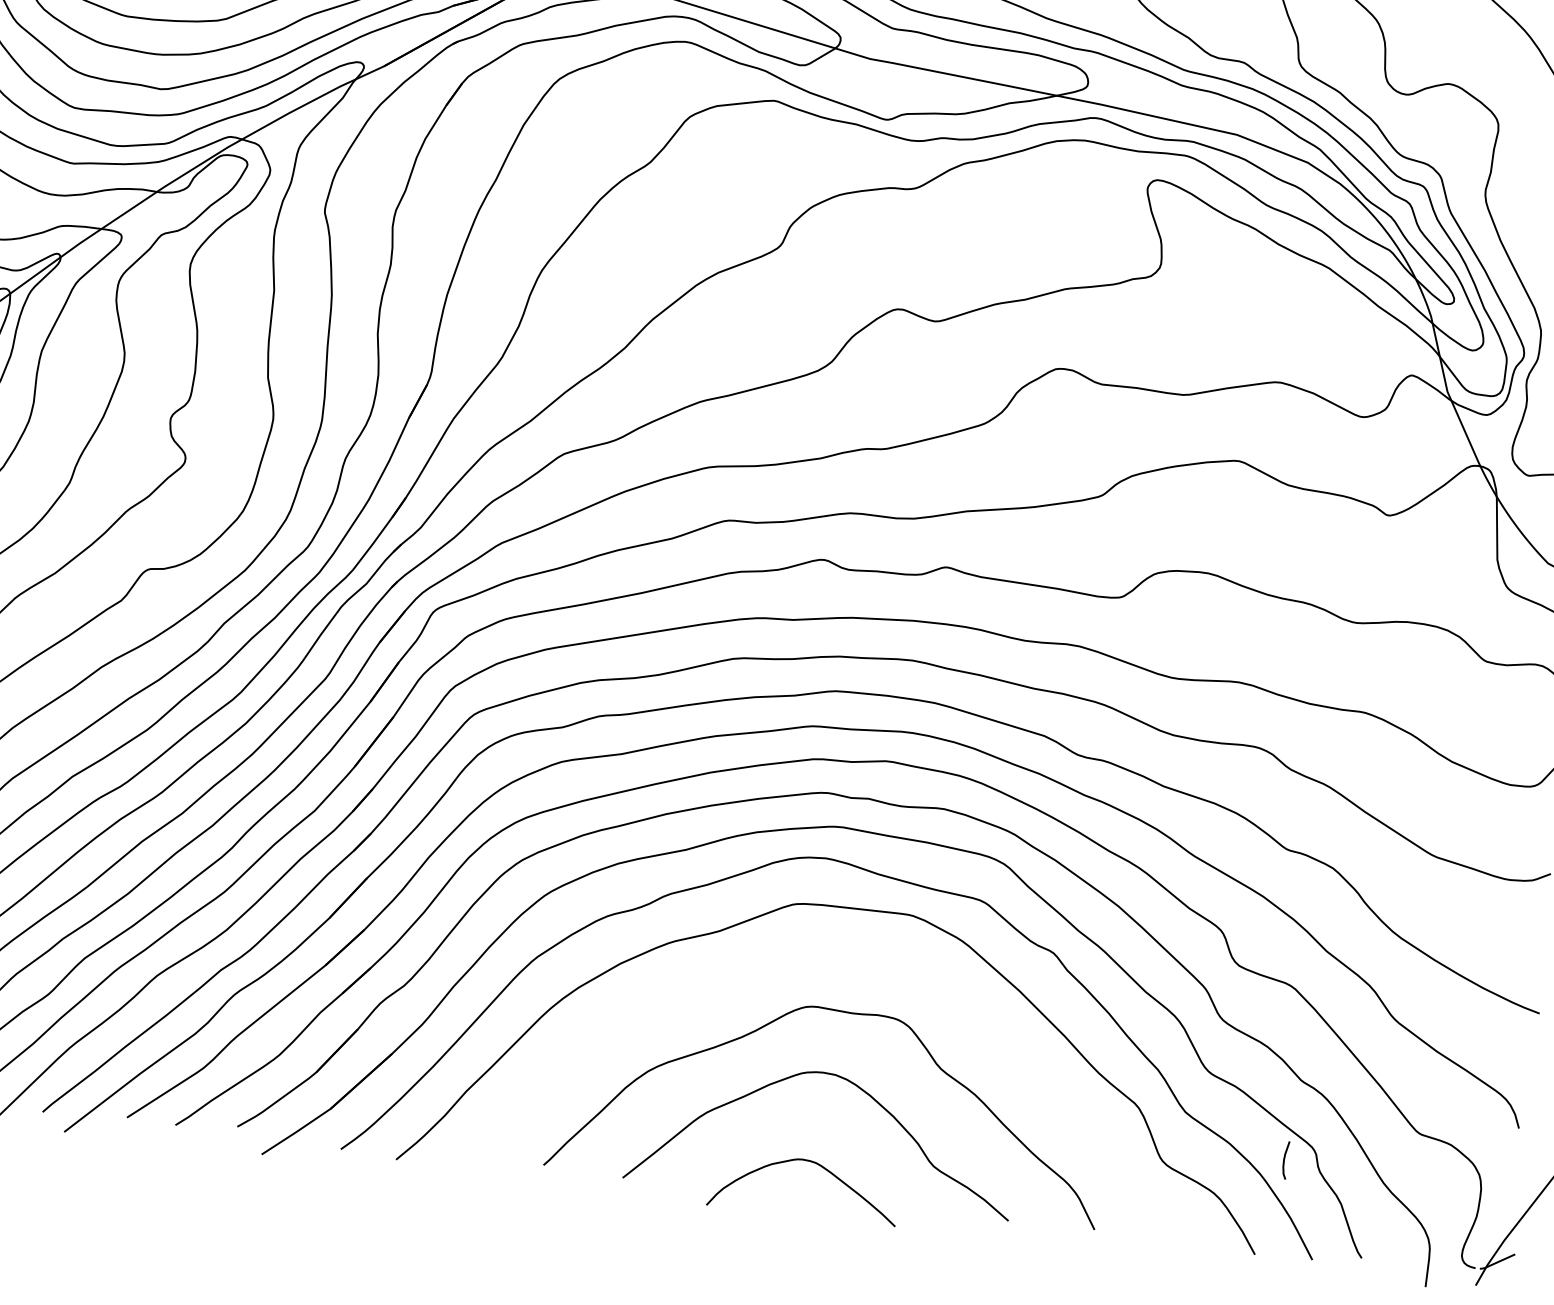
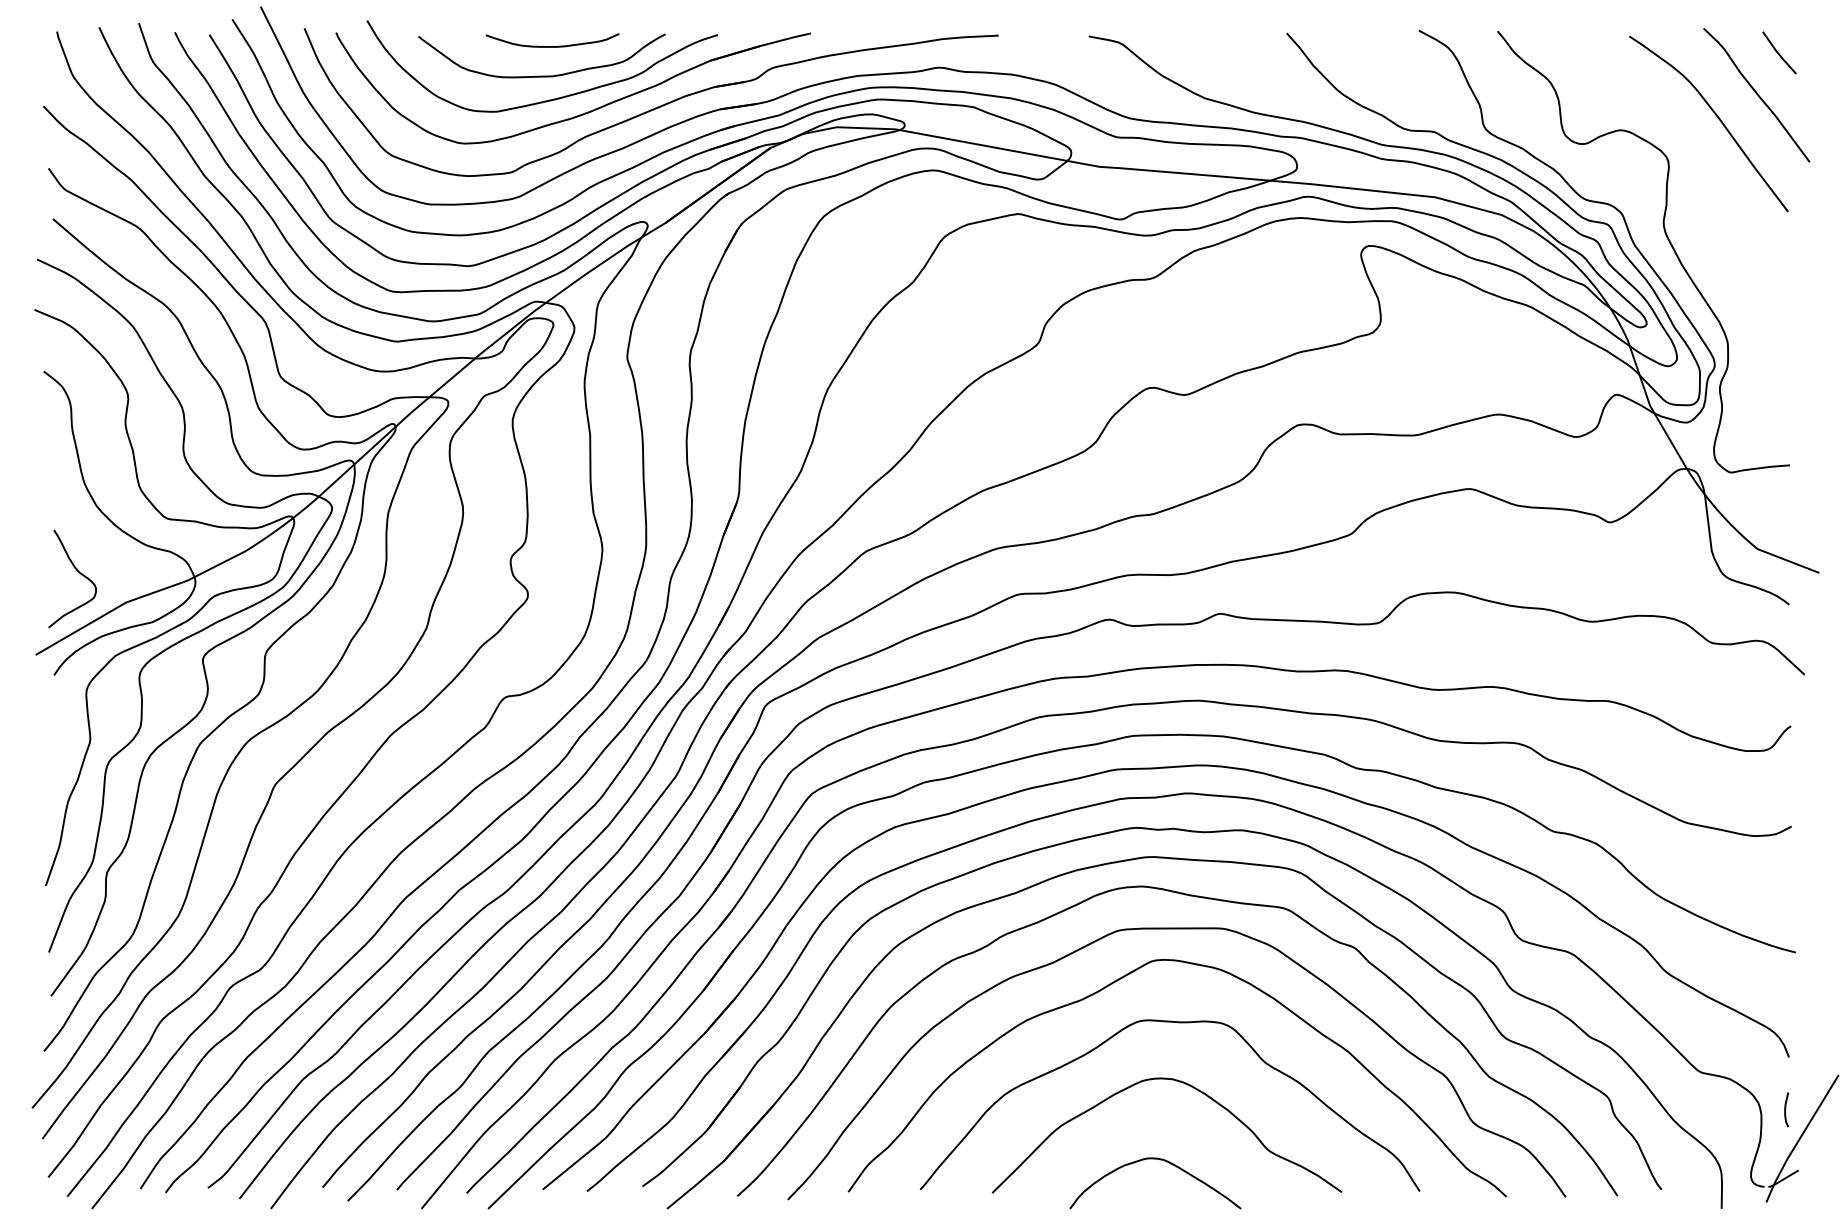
curve: (789, 959) -> (1119, 980), added
curve: (1285, 1158) -> (1786, 1108), moved

